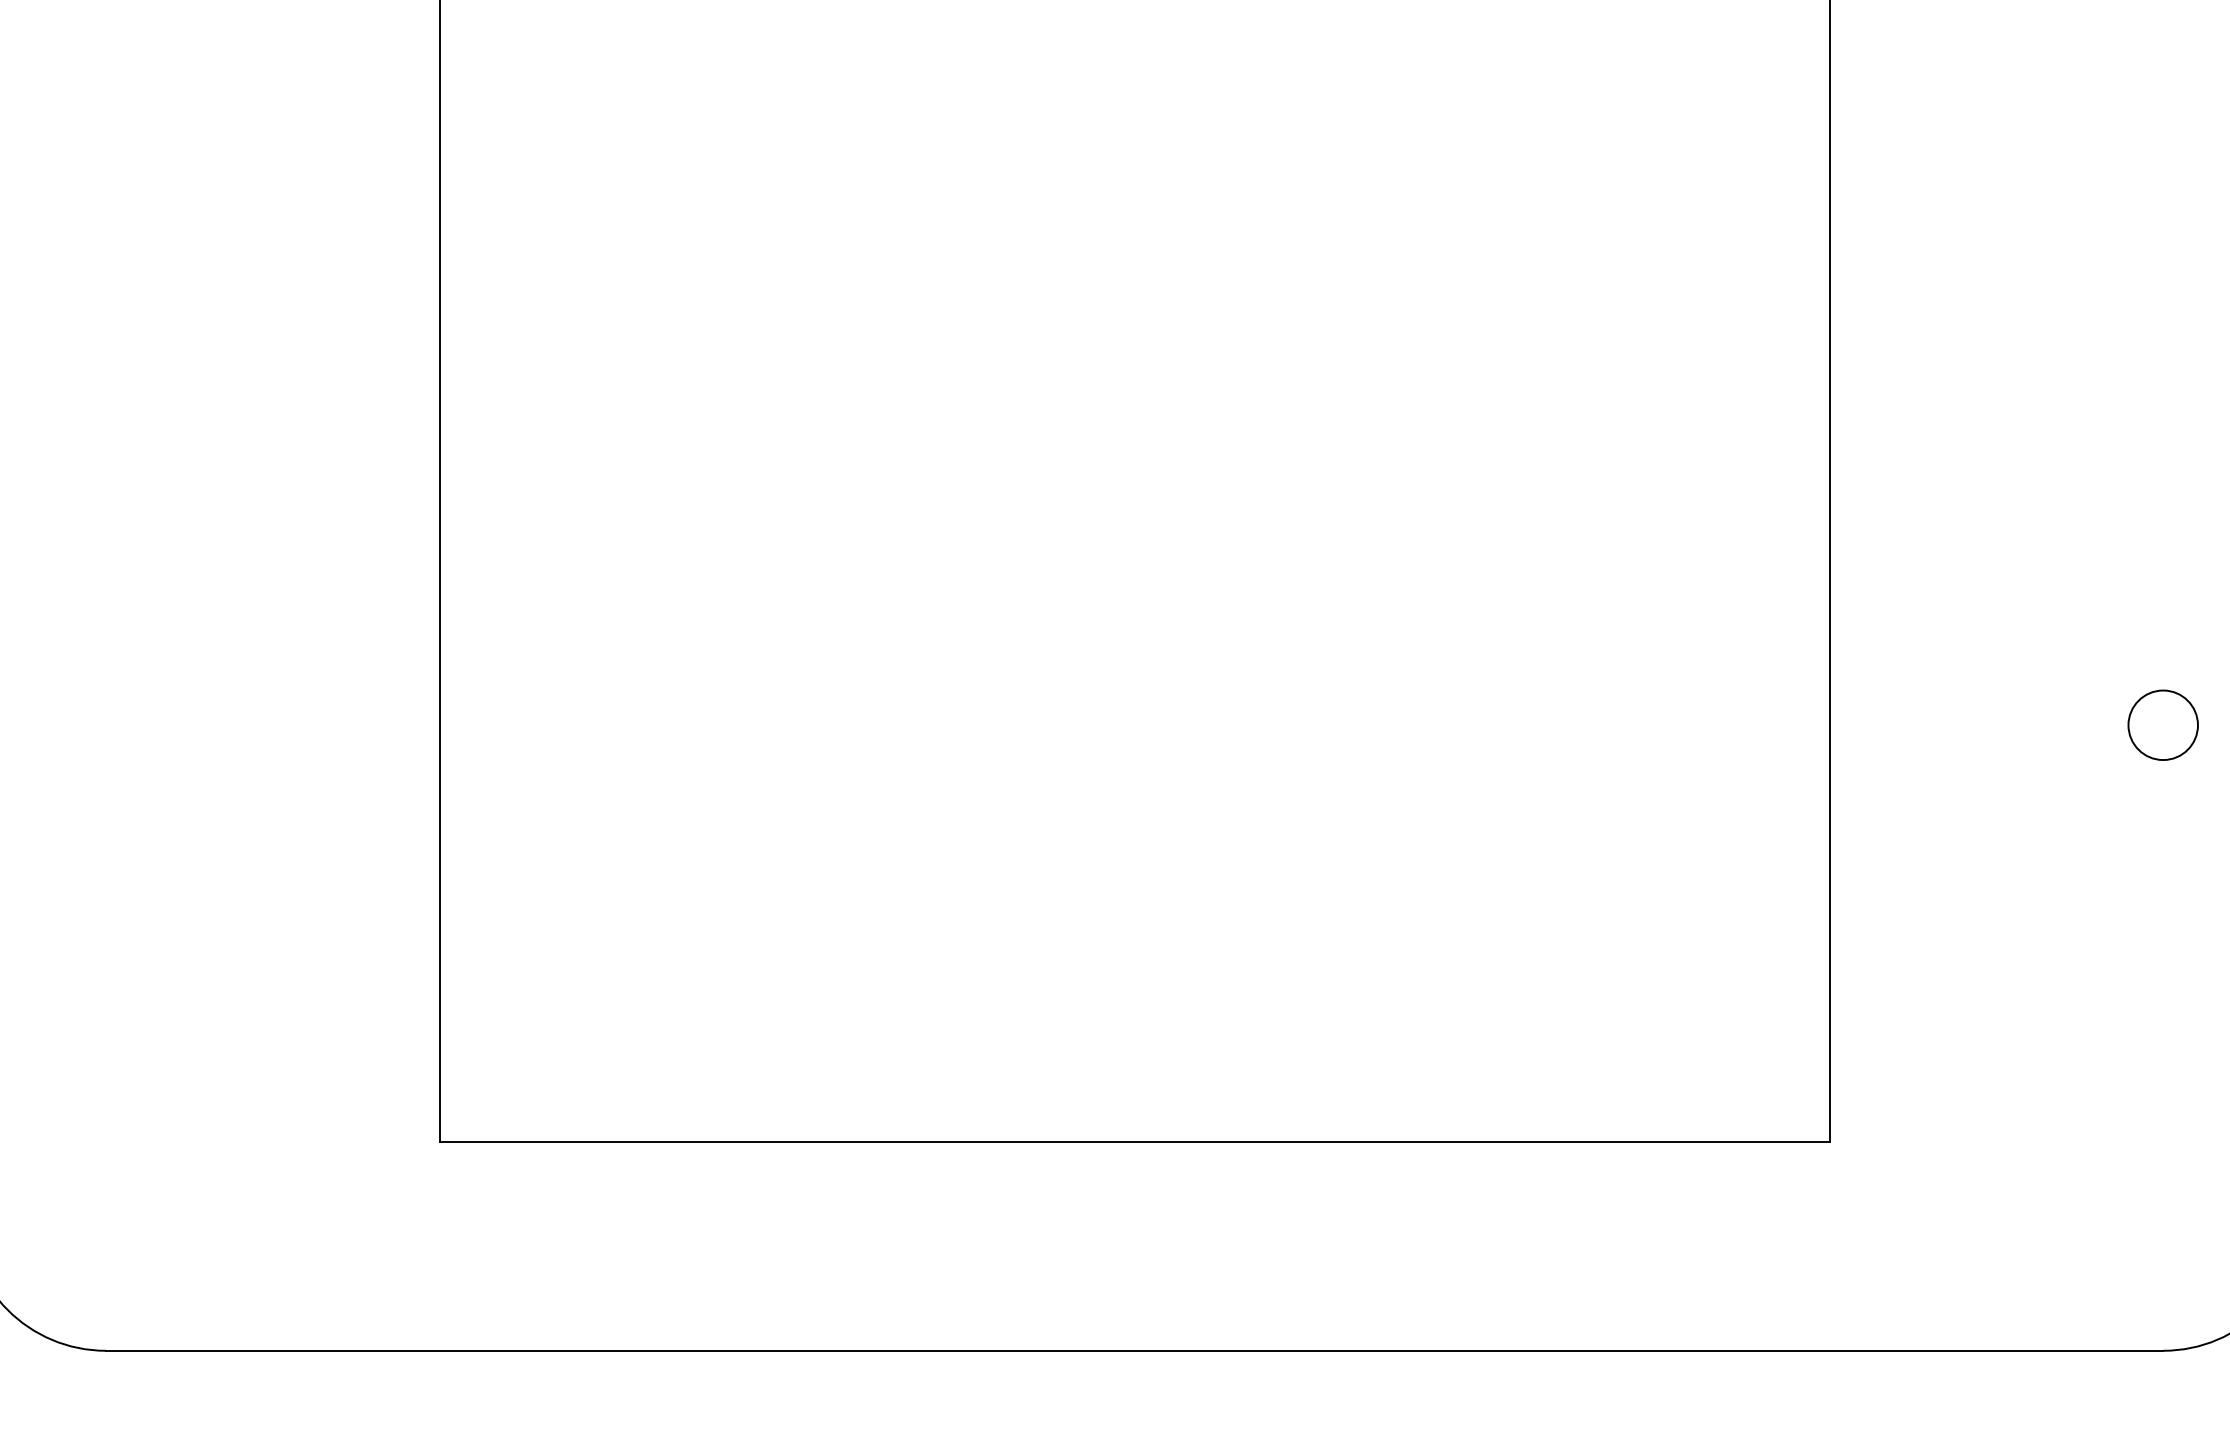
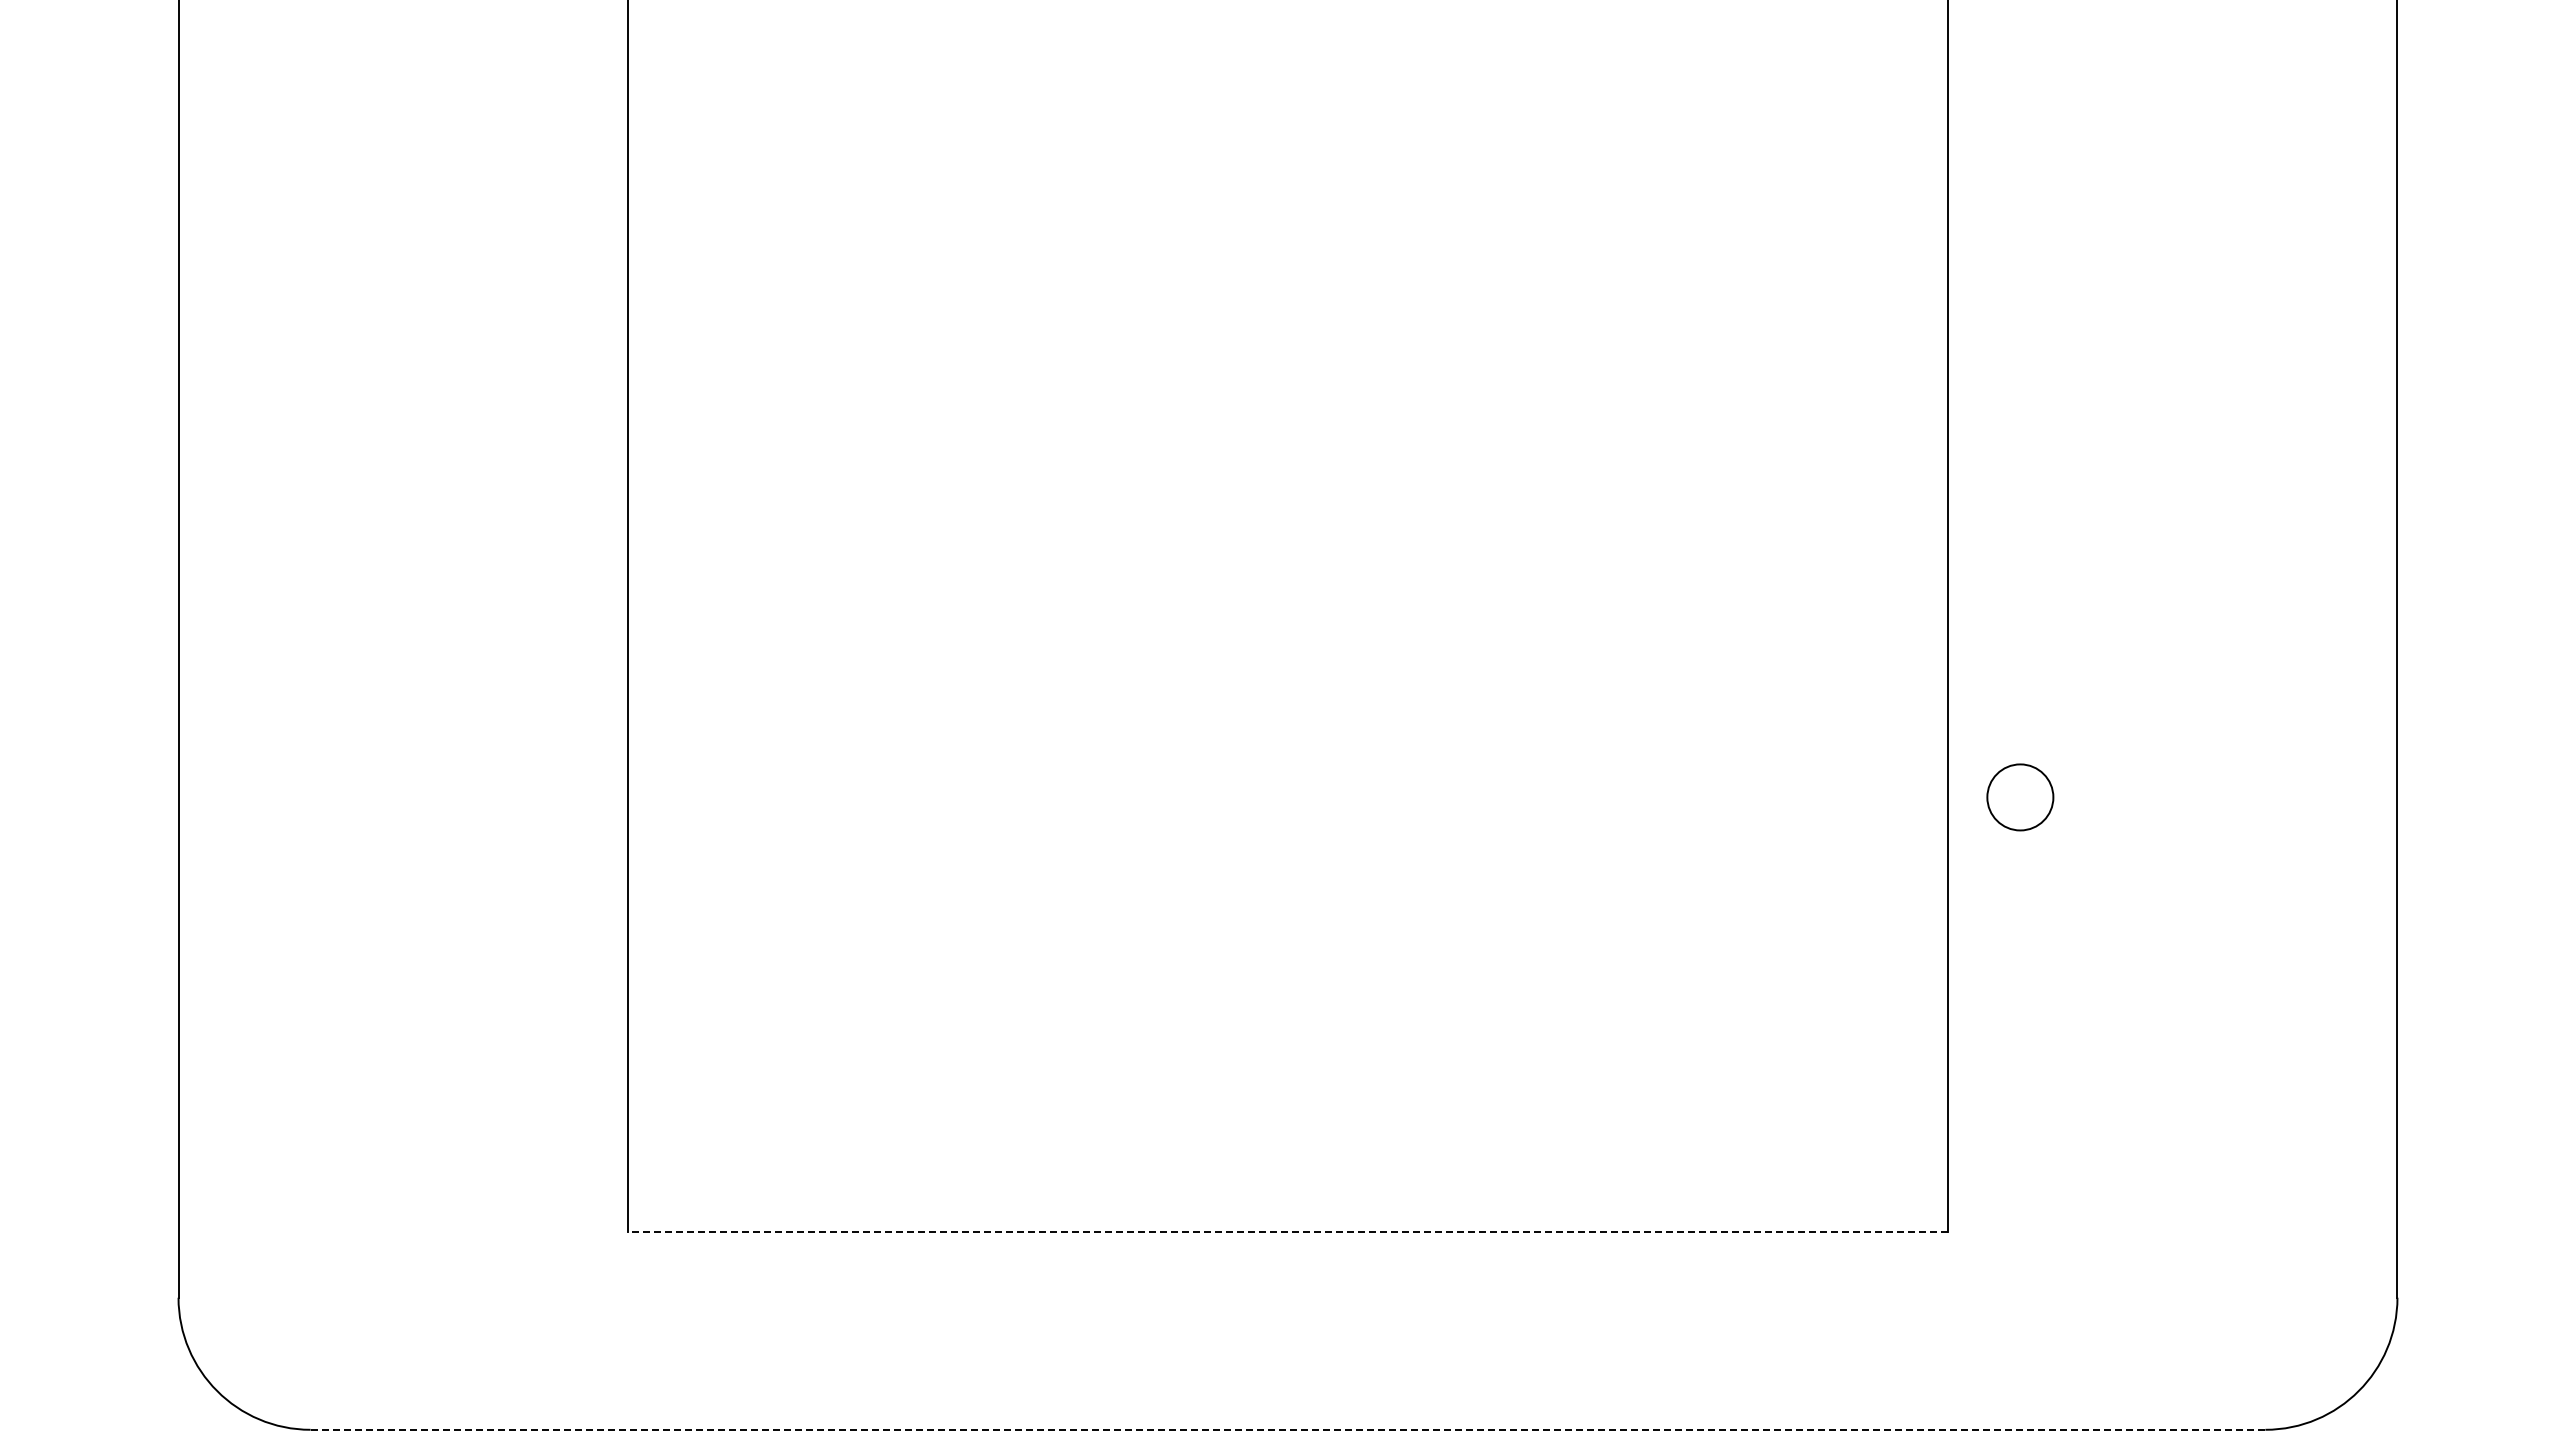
circle: (2163, 725) -> (2020, 797), moved
line: (1134, 1142) -> (1287, 1231), solid -> dashed
line: (1134, 1350) -> (1287, 1429), solid -> dashed

